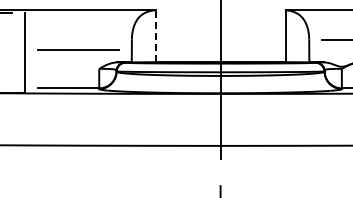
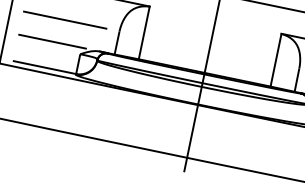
line: (155, 36) -> (144, 33), dashed -> solid
line: (78, 49) -> (65, 20), moved
line: (70, 62) -> (52, 41), added

